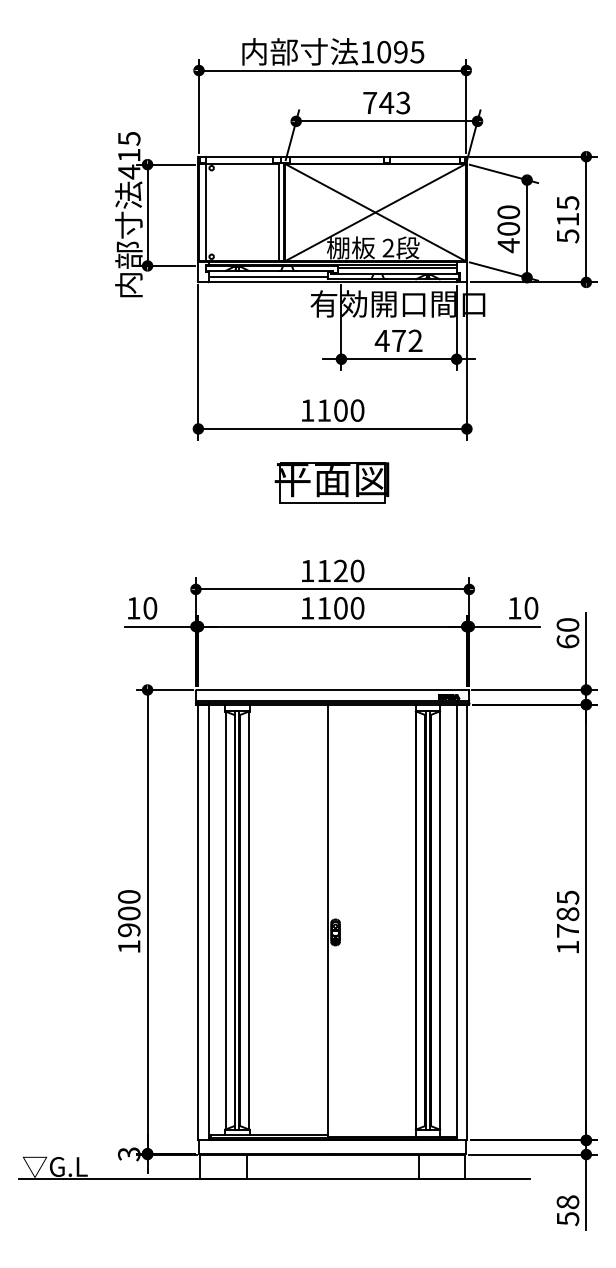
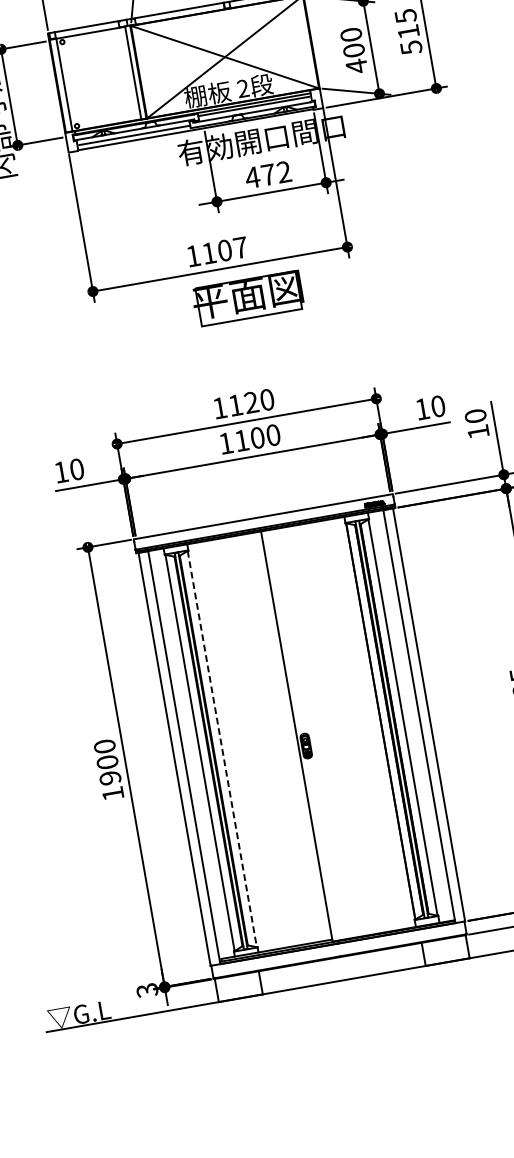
text: (357, 410) -> (240, 247), 1100 -> 1107
part: (331, 482) -> (247, 298), moved
text: (567, 641) -> (477, 431), 60 -> 10
line: (249, 921) -> (222, 749), solid -> dashed

